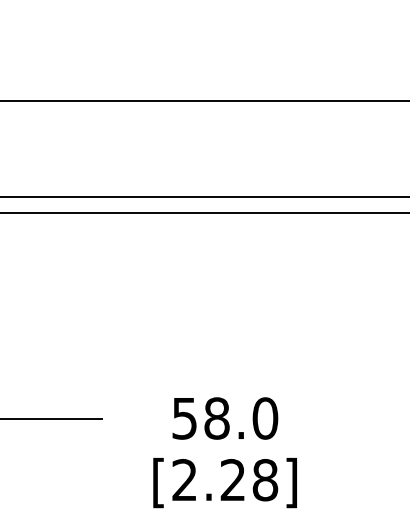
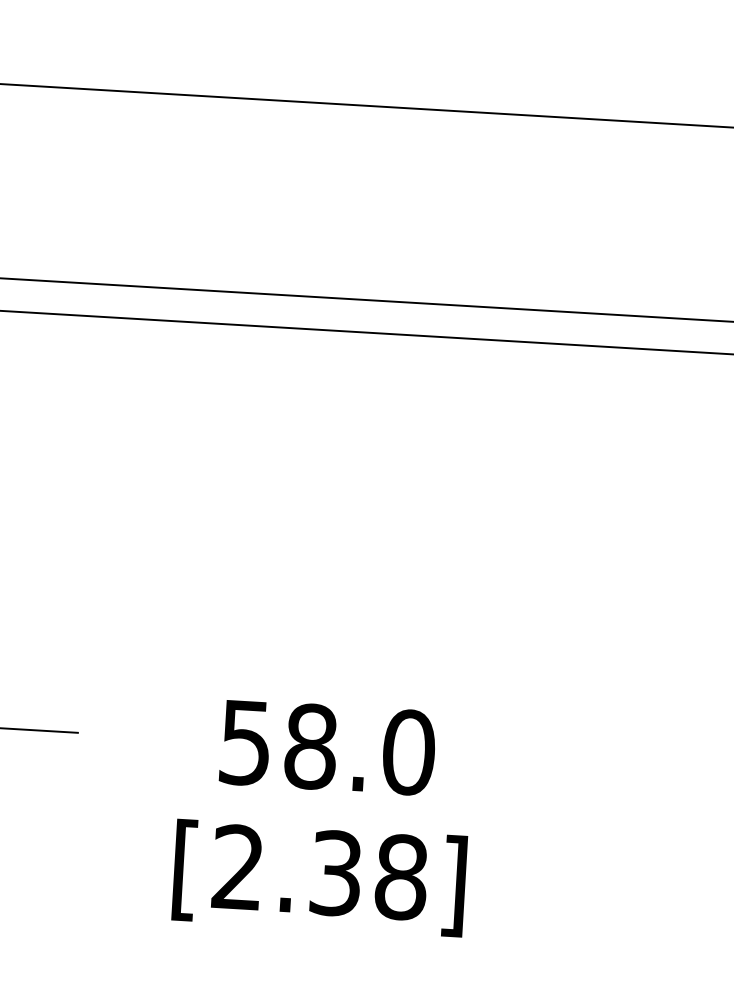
text: (232, 480) -> (334, 873), [2.28] -> [2.38]

